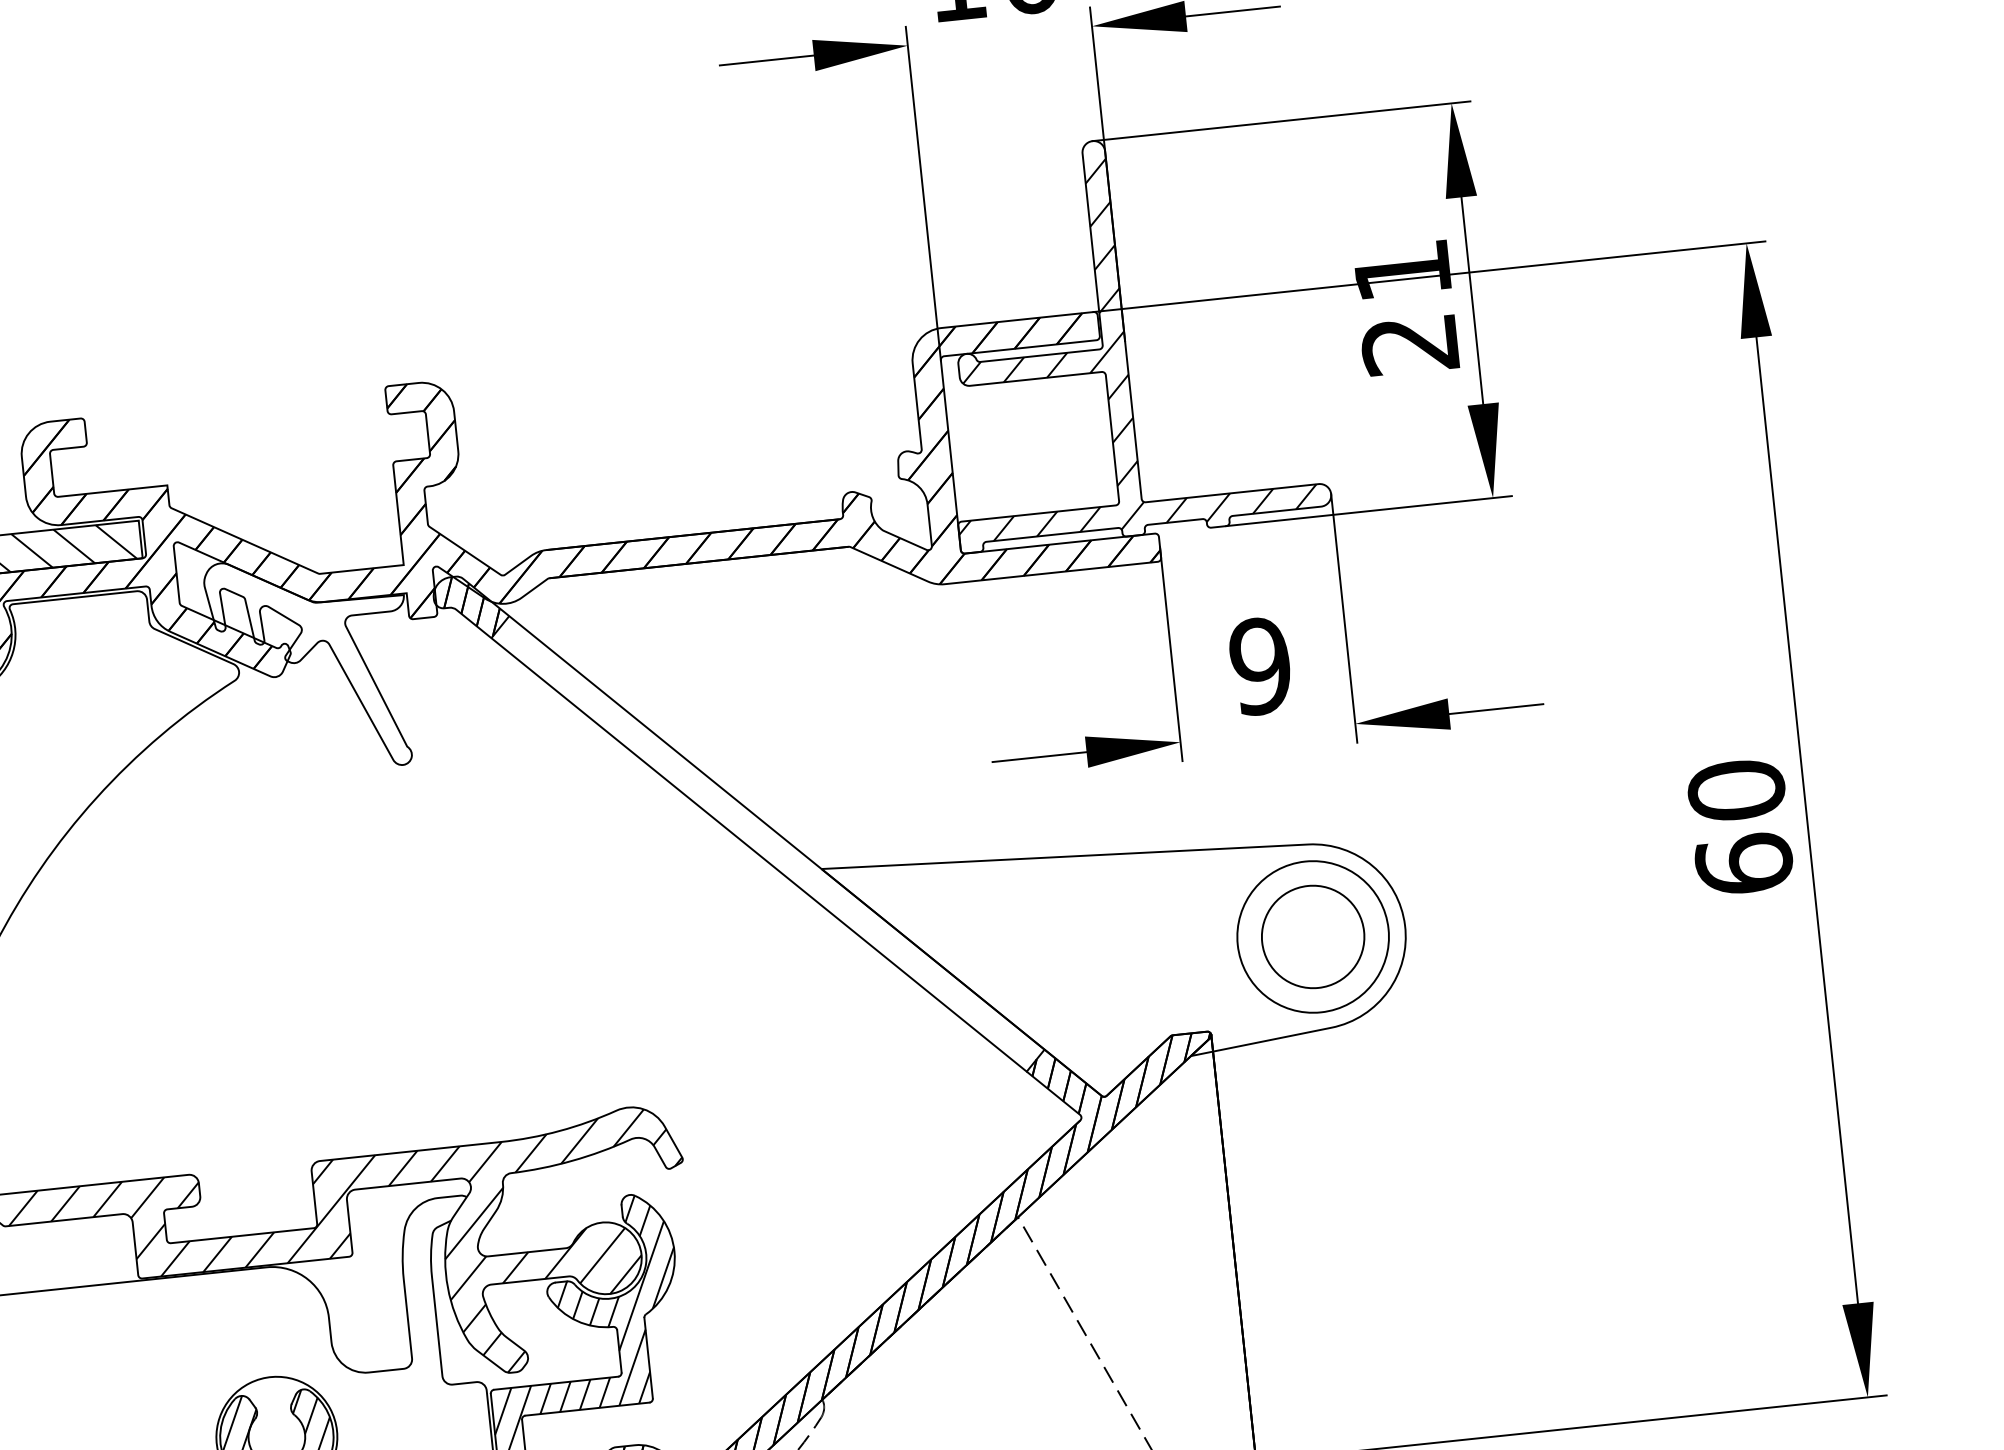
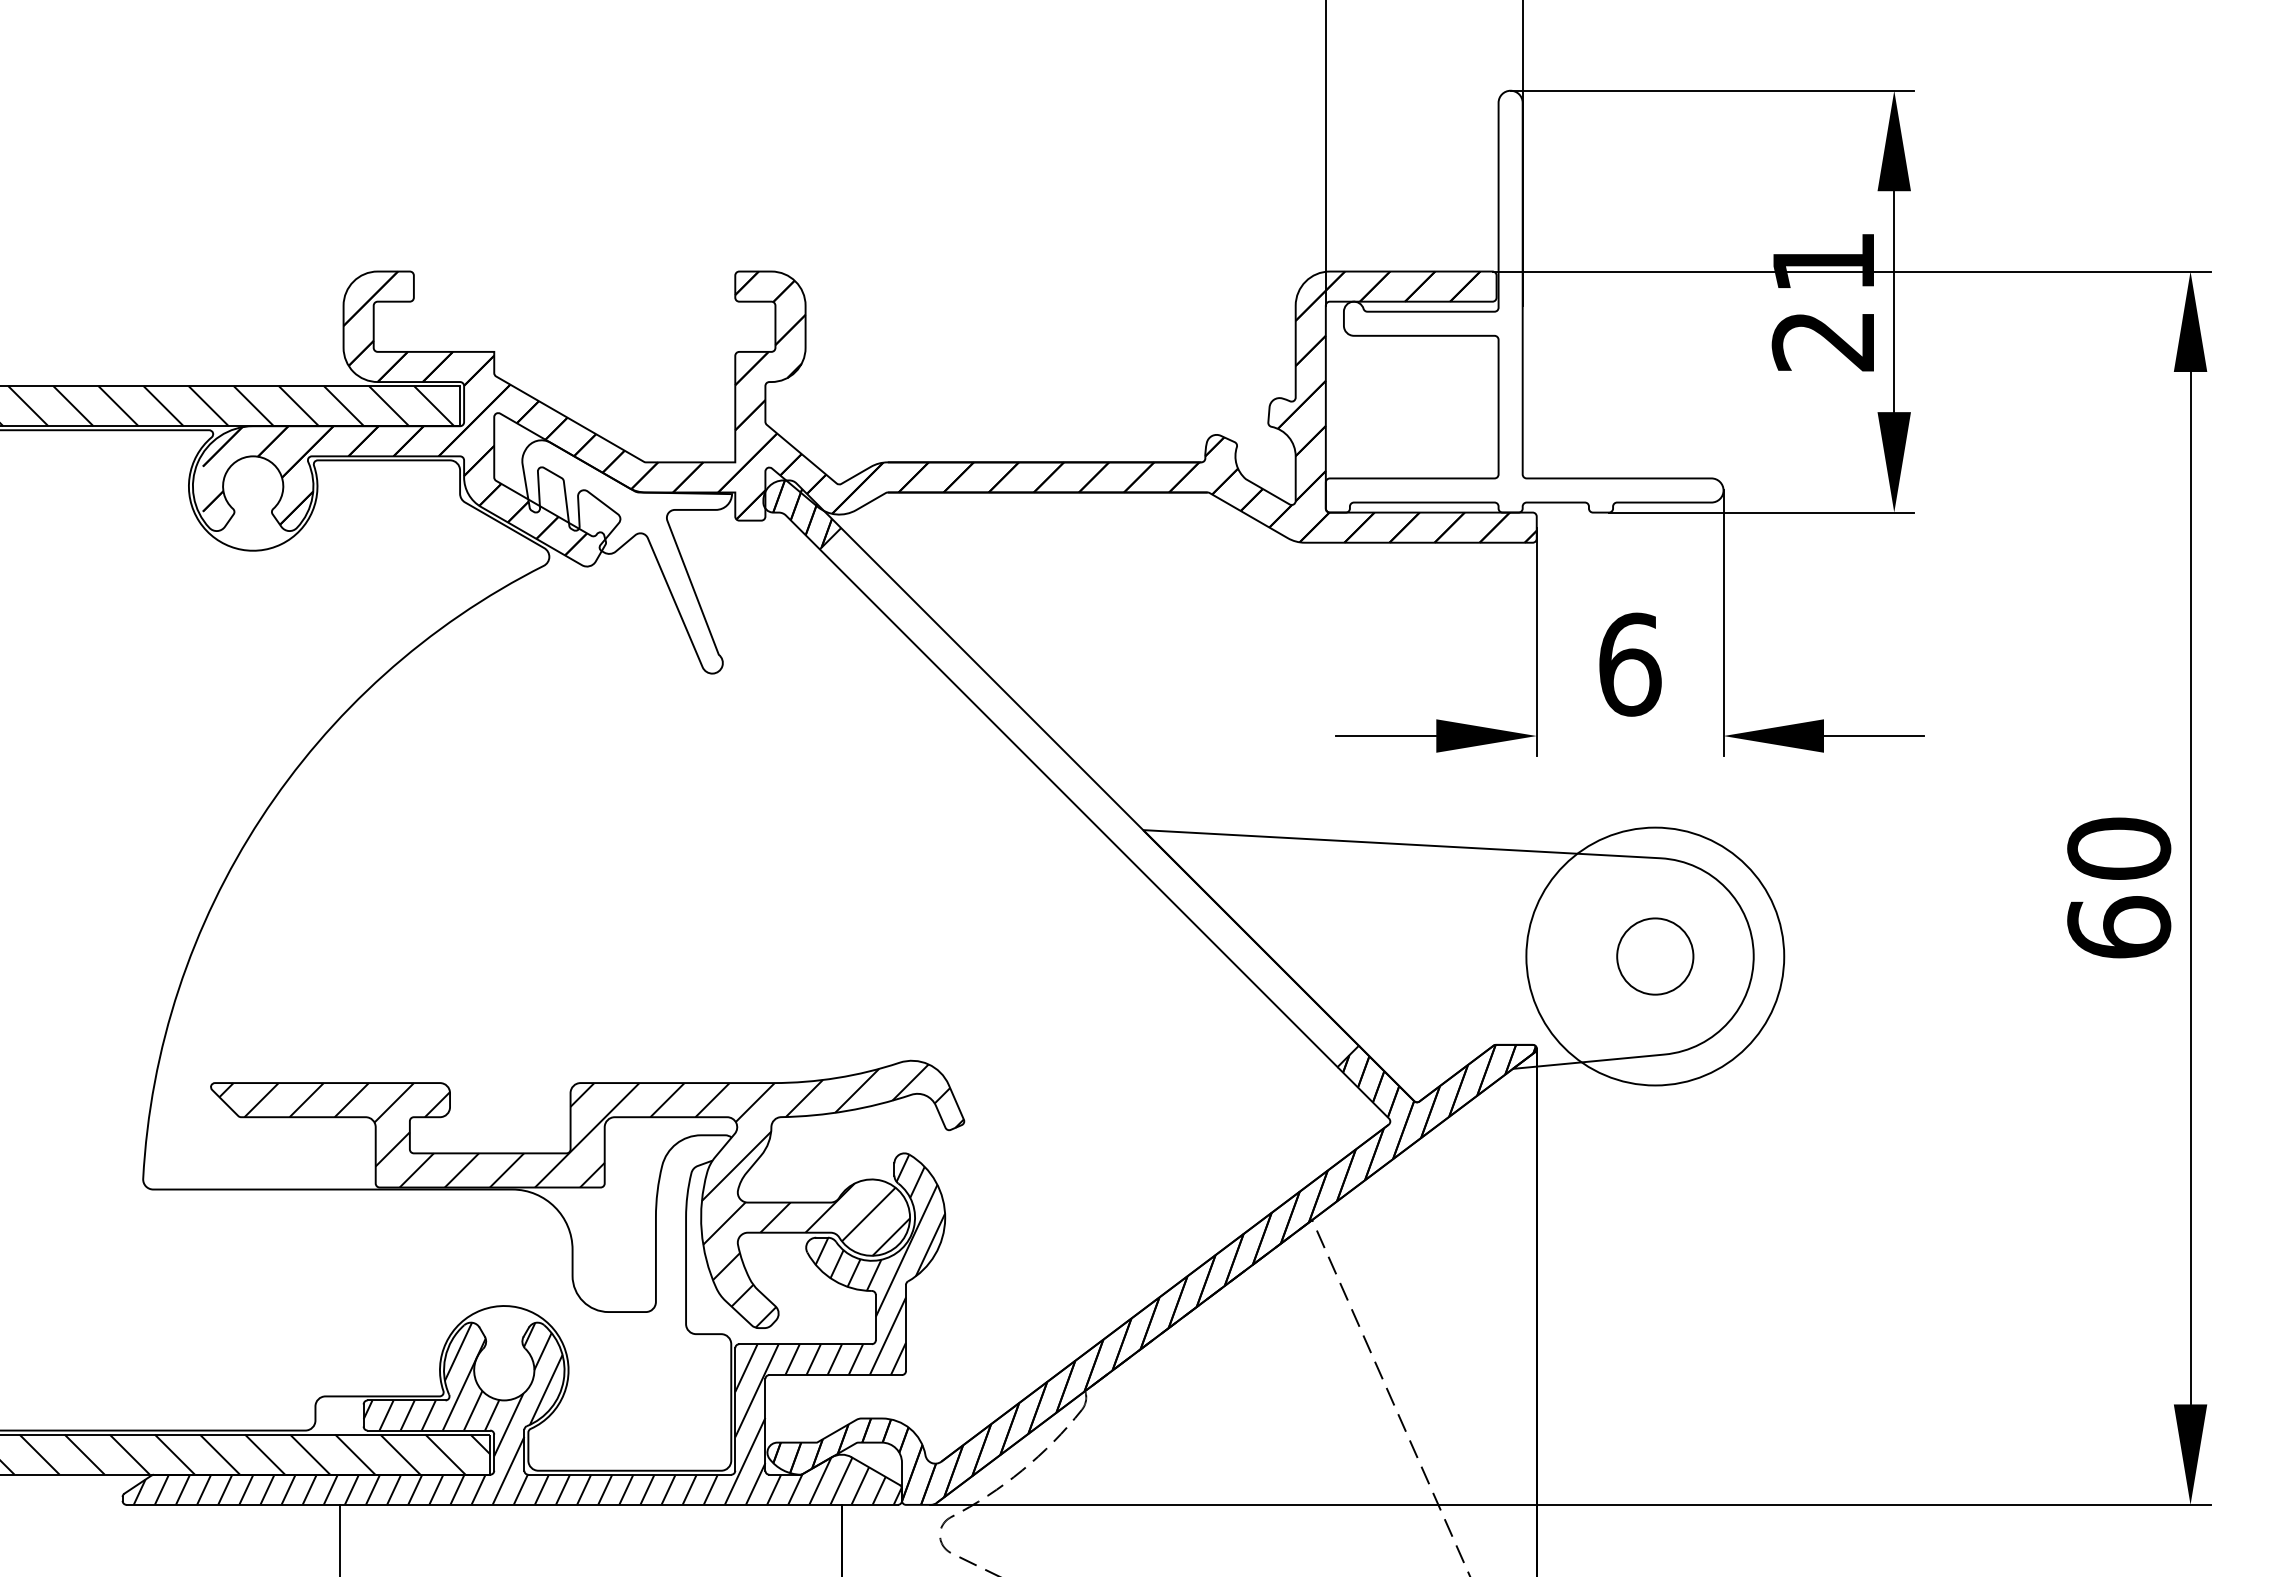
hatch: (1119, 344) -> (1516, 308), removed
text: (1260, 666) -> (1629, 664), 9 -> 6
circle: (1312, 936) -> (1654, 956), size x0.7
circle: (1312, 936) -> (1654, 956), size x1.6

